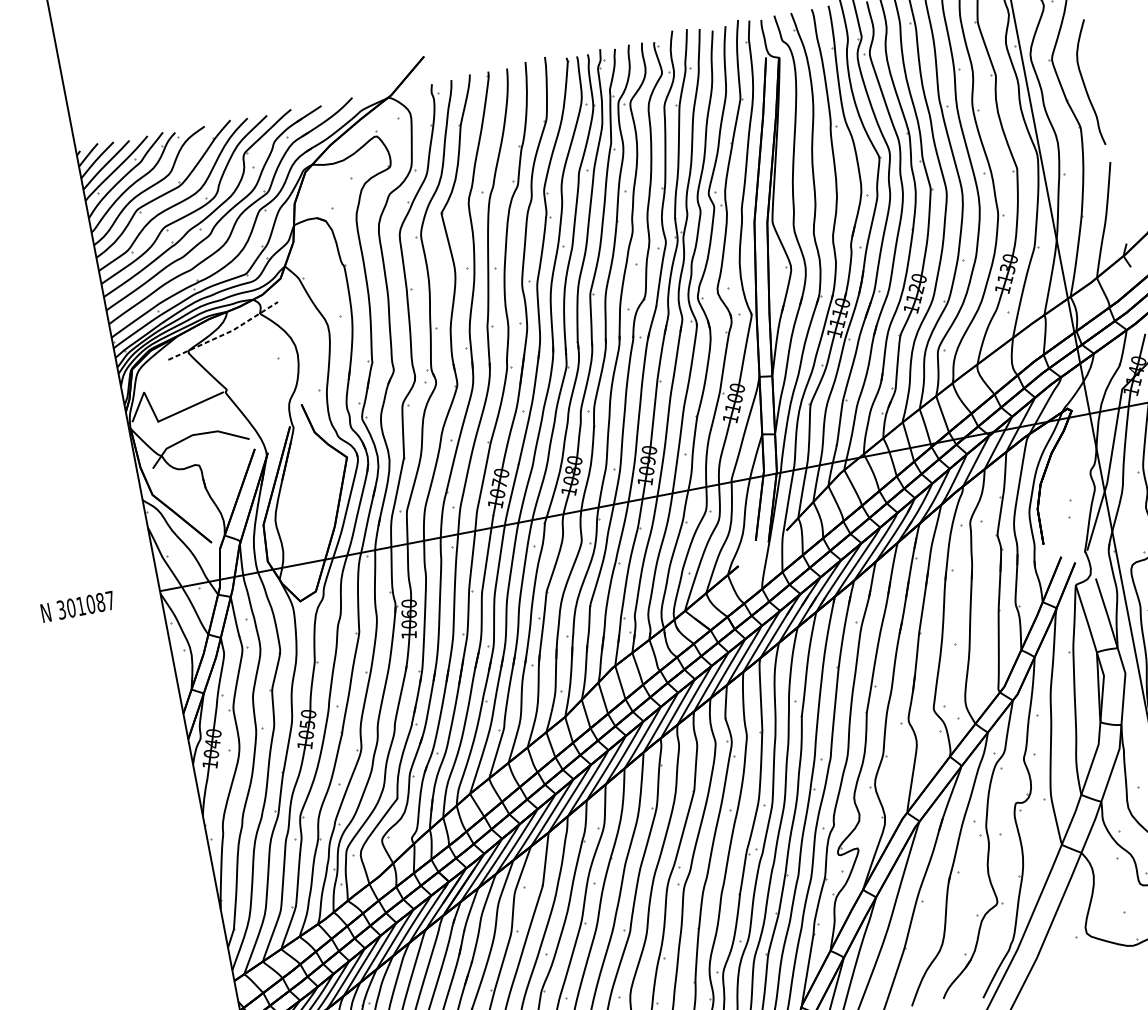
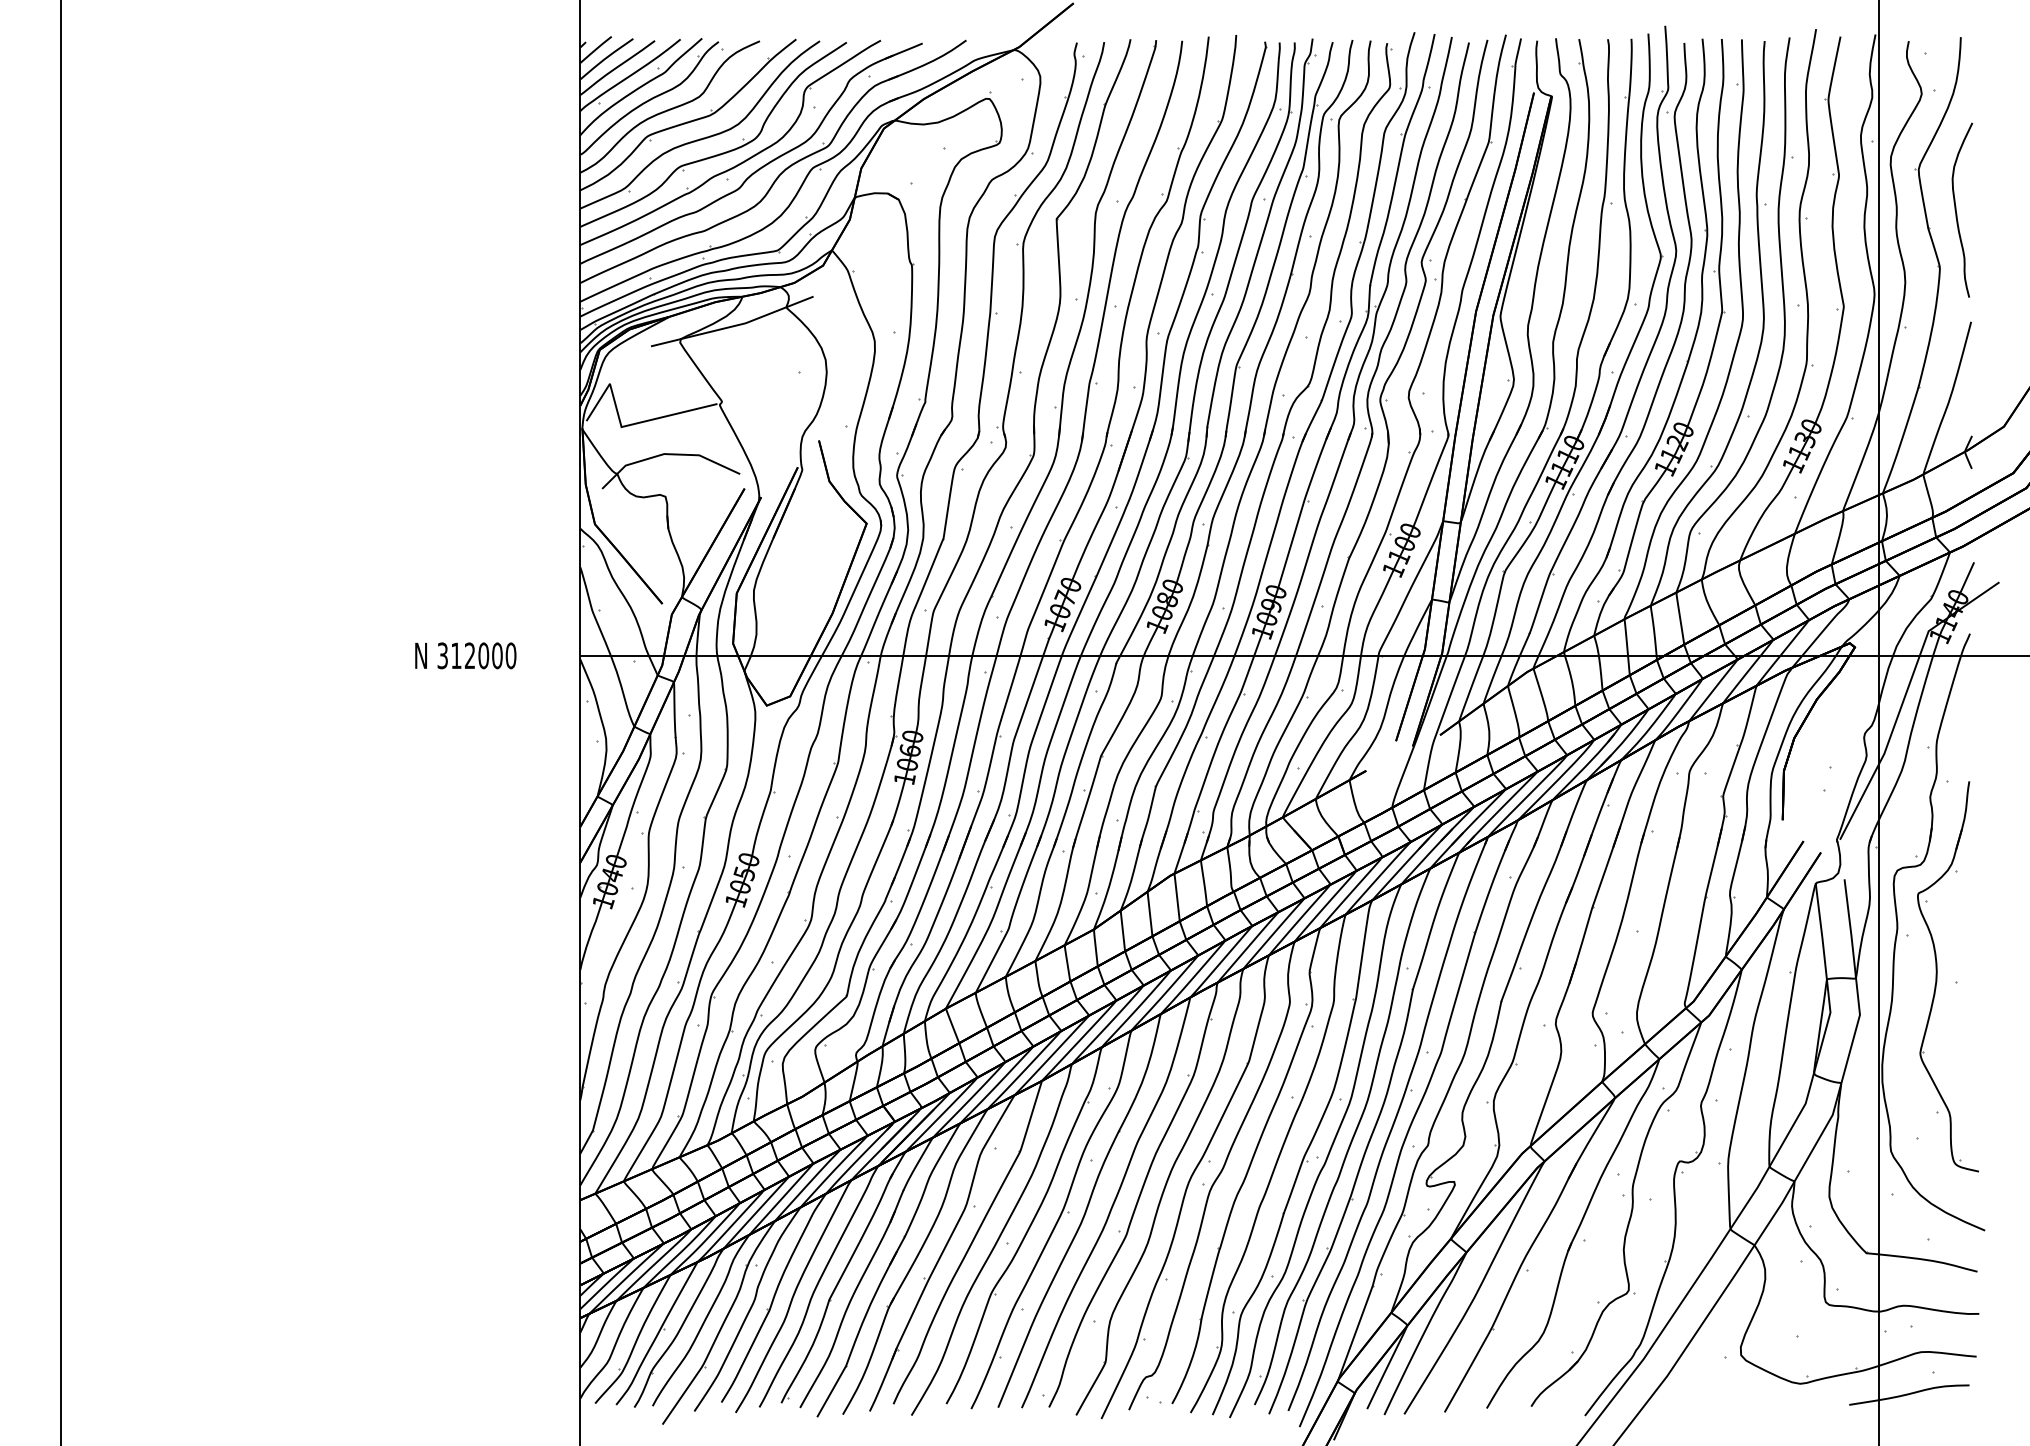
line: (225, 334) -> (734, 326), dashed -> solid
text: (90, 604) -> (483, 655), 301087 -> 312000

